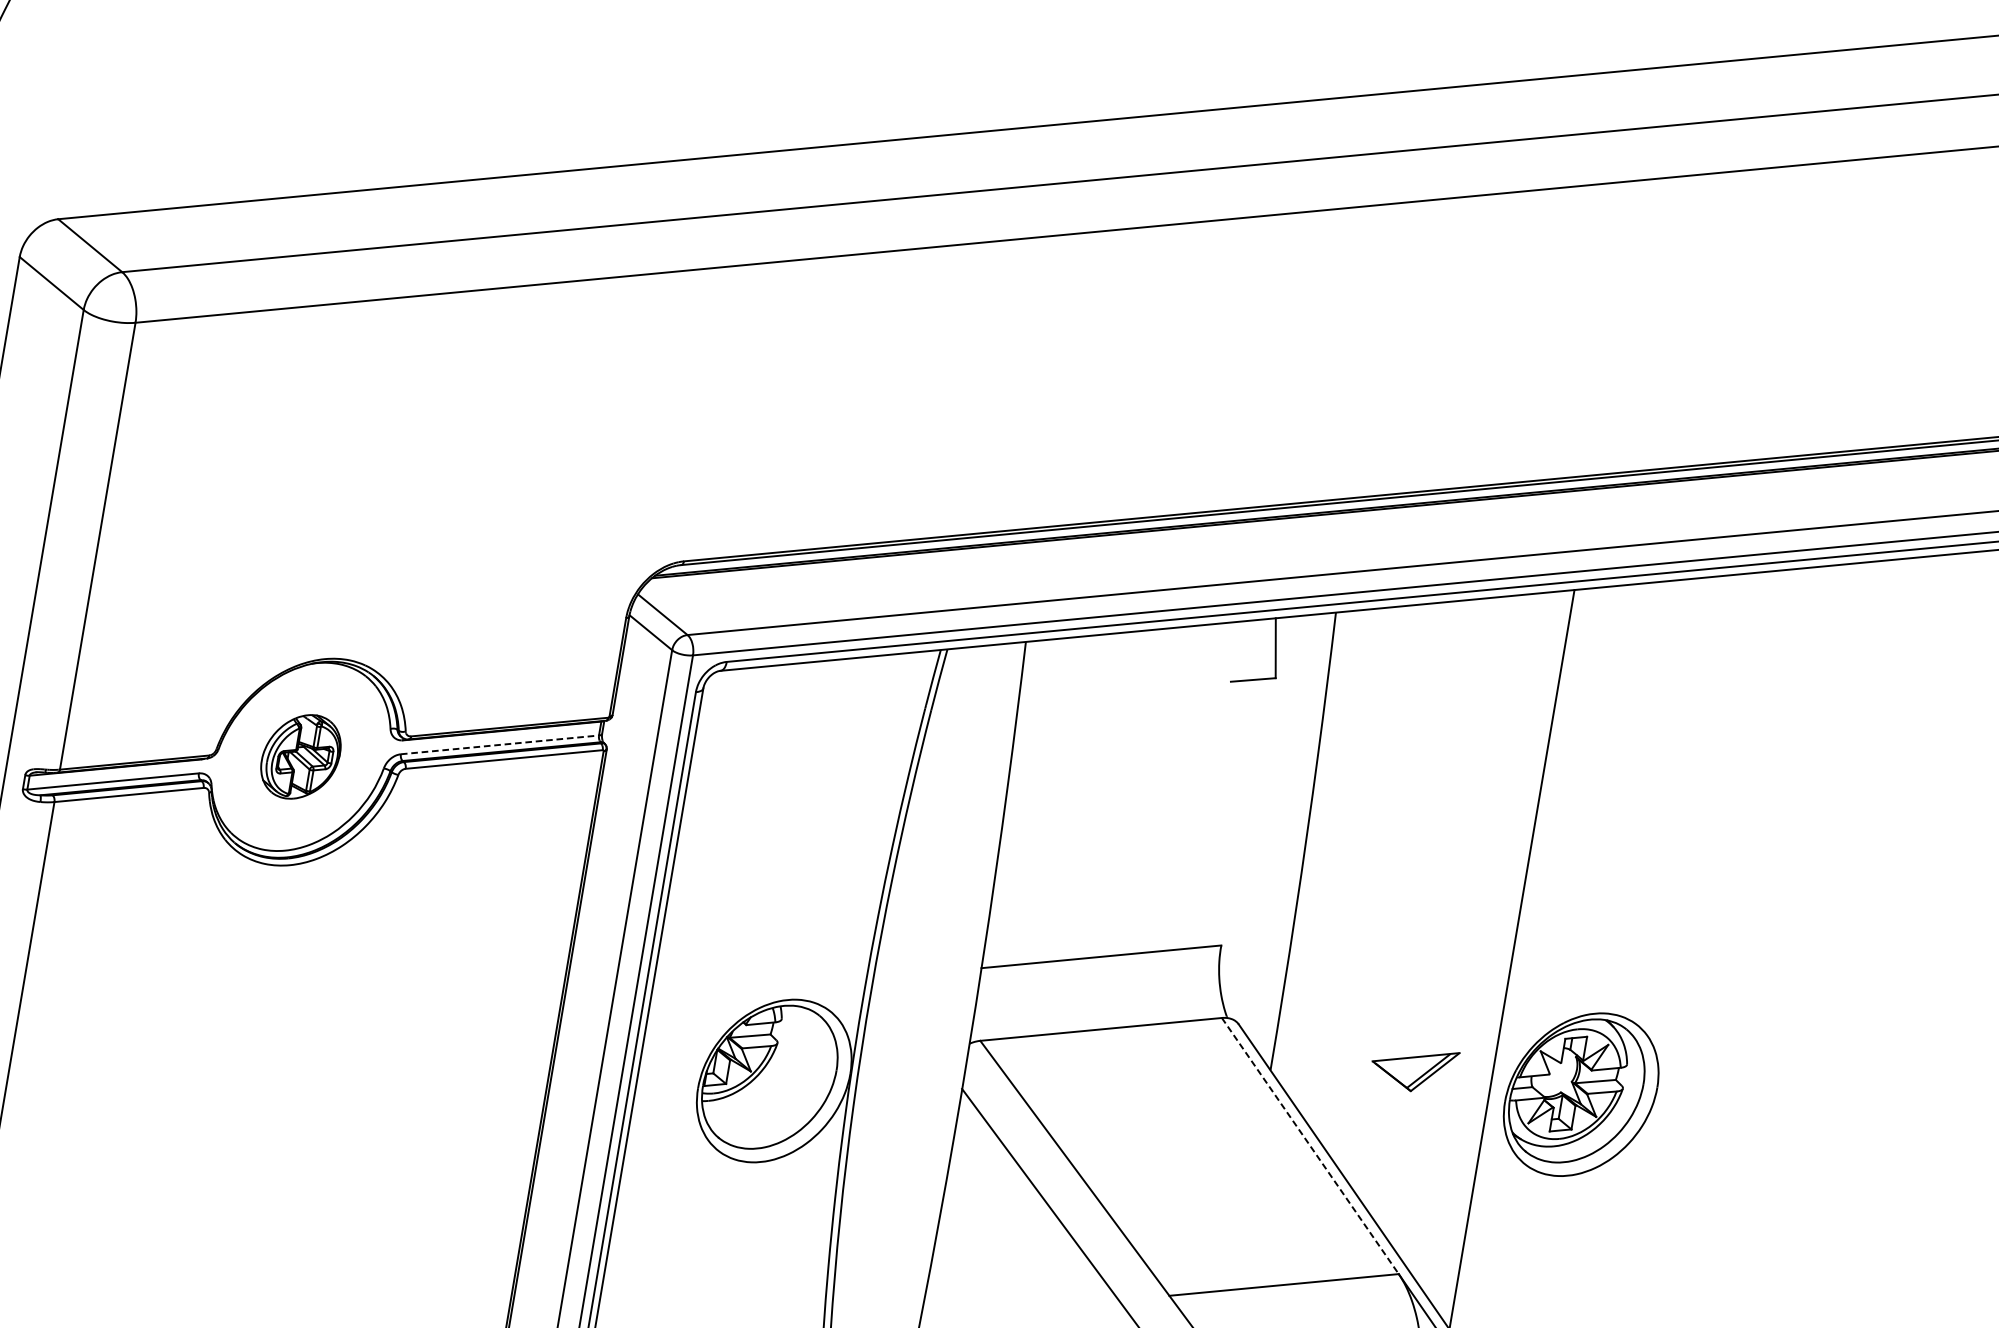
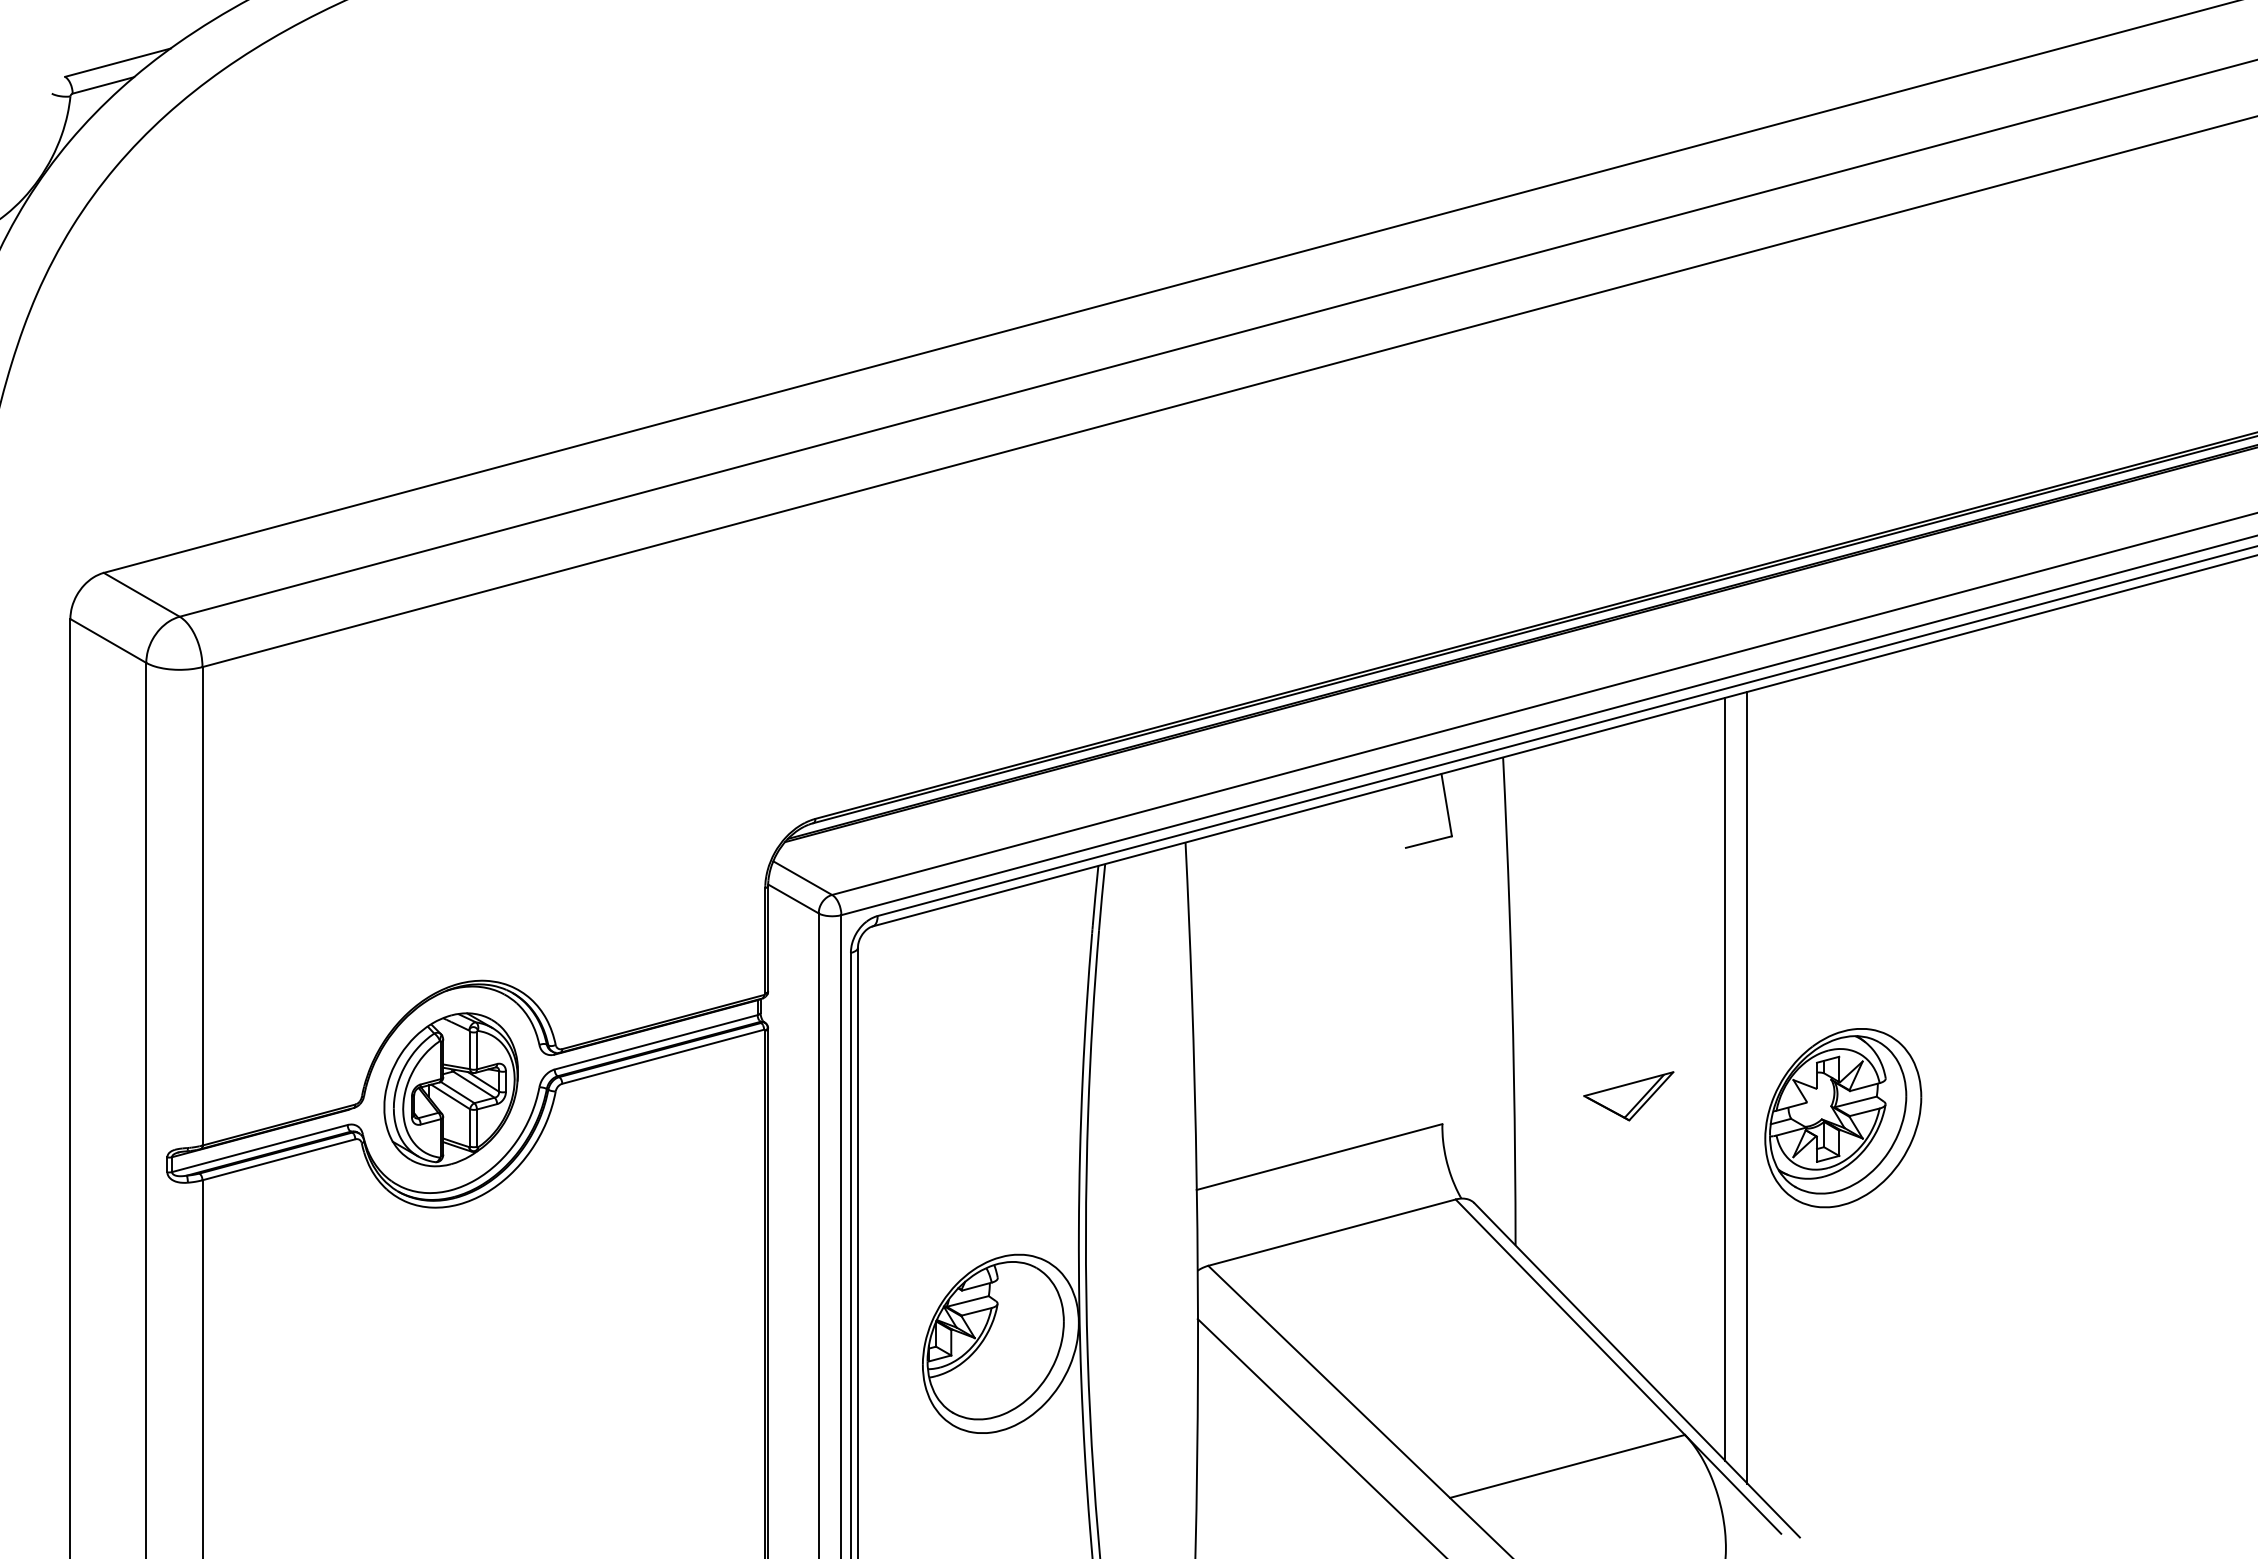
line: (500, 745) -> (656, 1042), dashed -> solid
part: (300, 756) -> (450, 1089), size x1.67
line: (1492, 947) -> (1724, 1078), added
part: (1413, 1068) -> (1628, 1096), moved
part: (1581, 1095) -> (1843, 1118), moved
line: (1310, 1146) -> (1570, 1317), dashed -> solid

